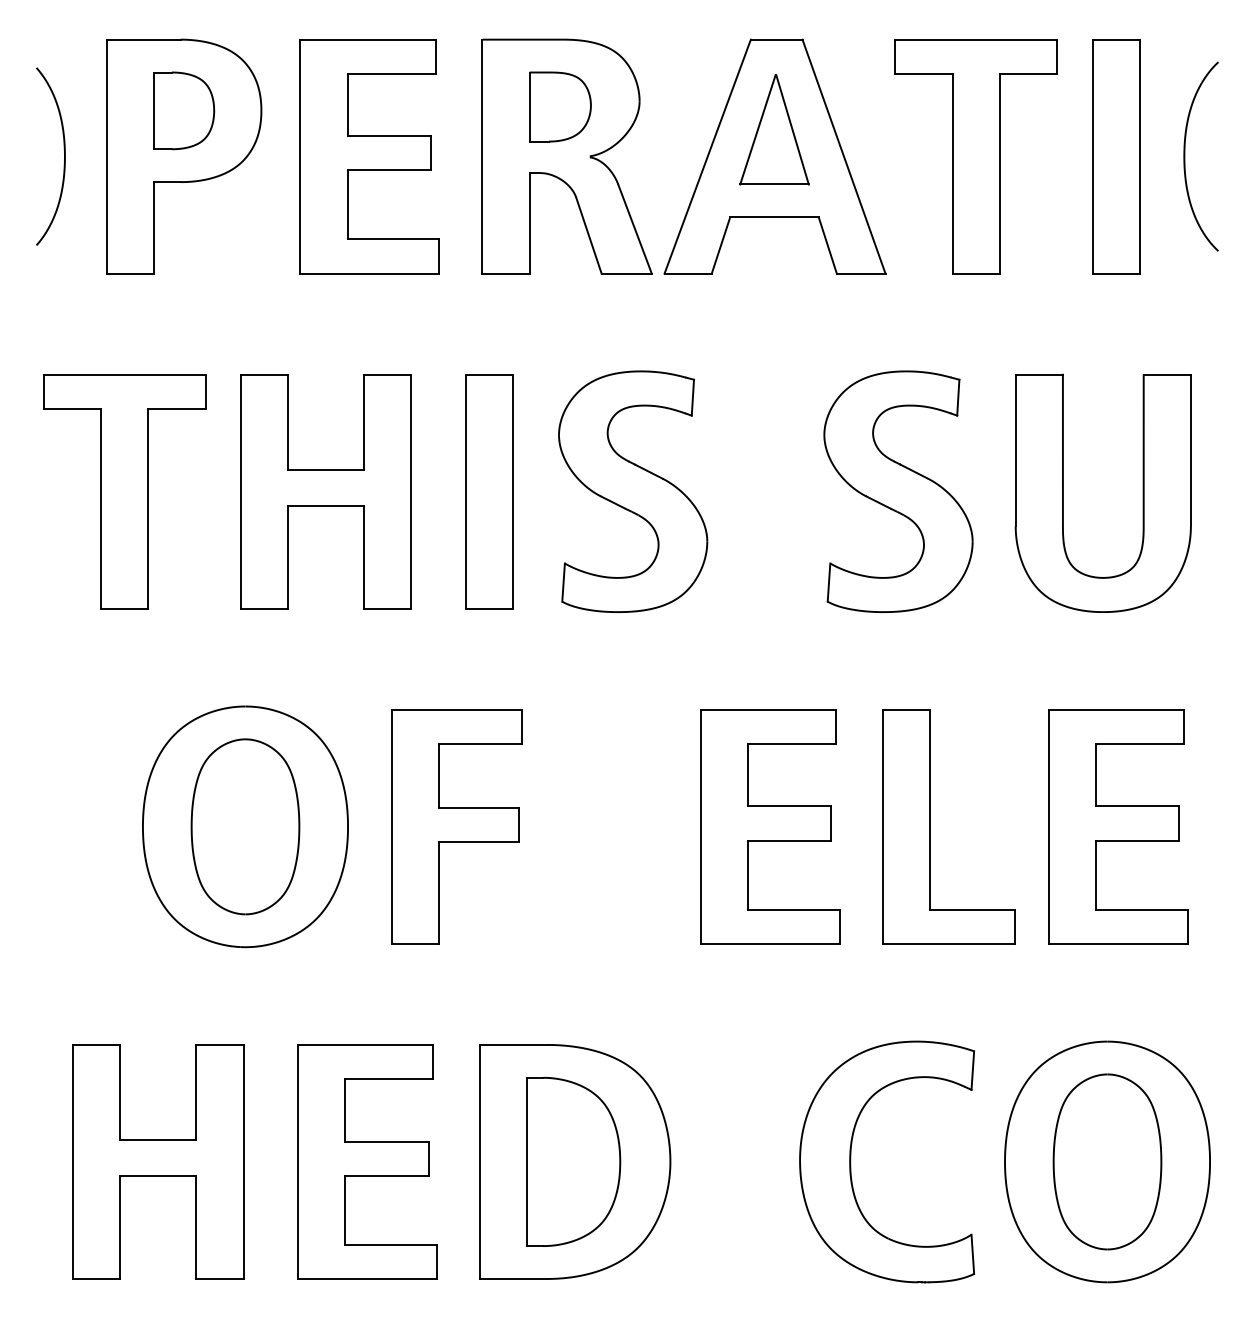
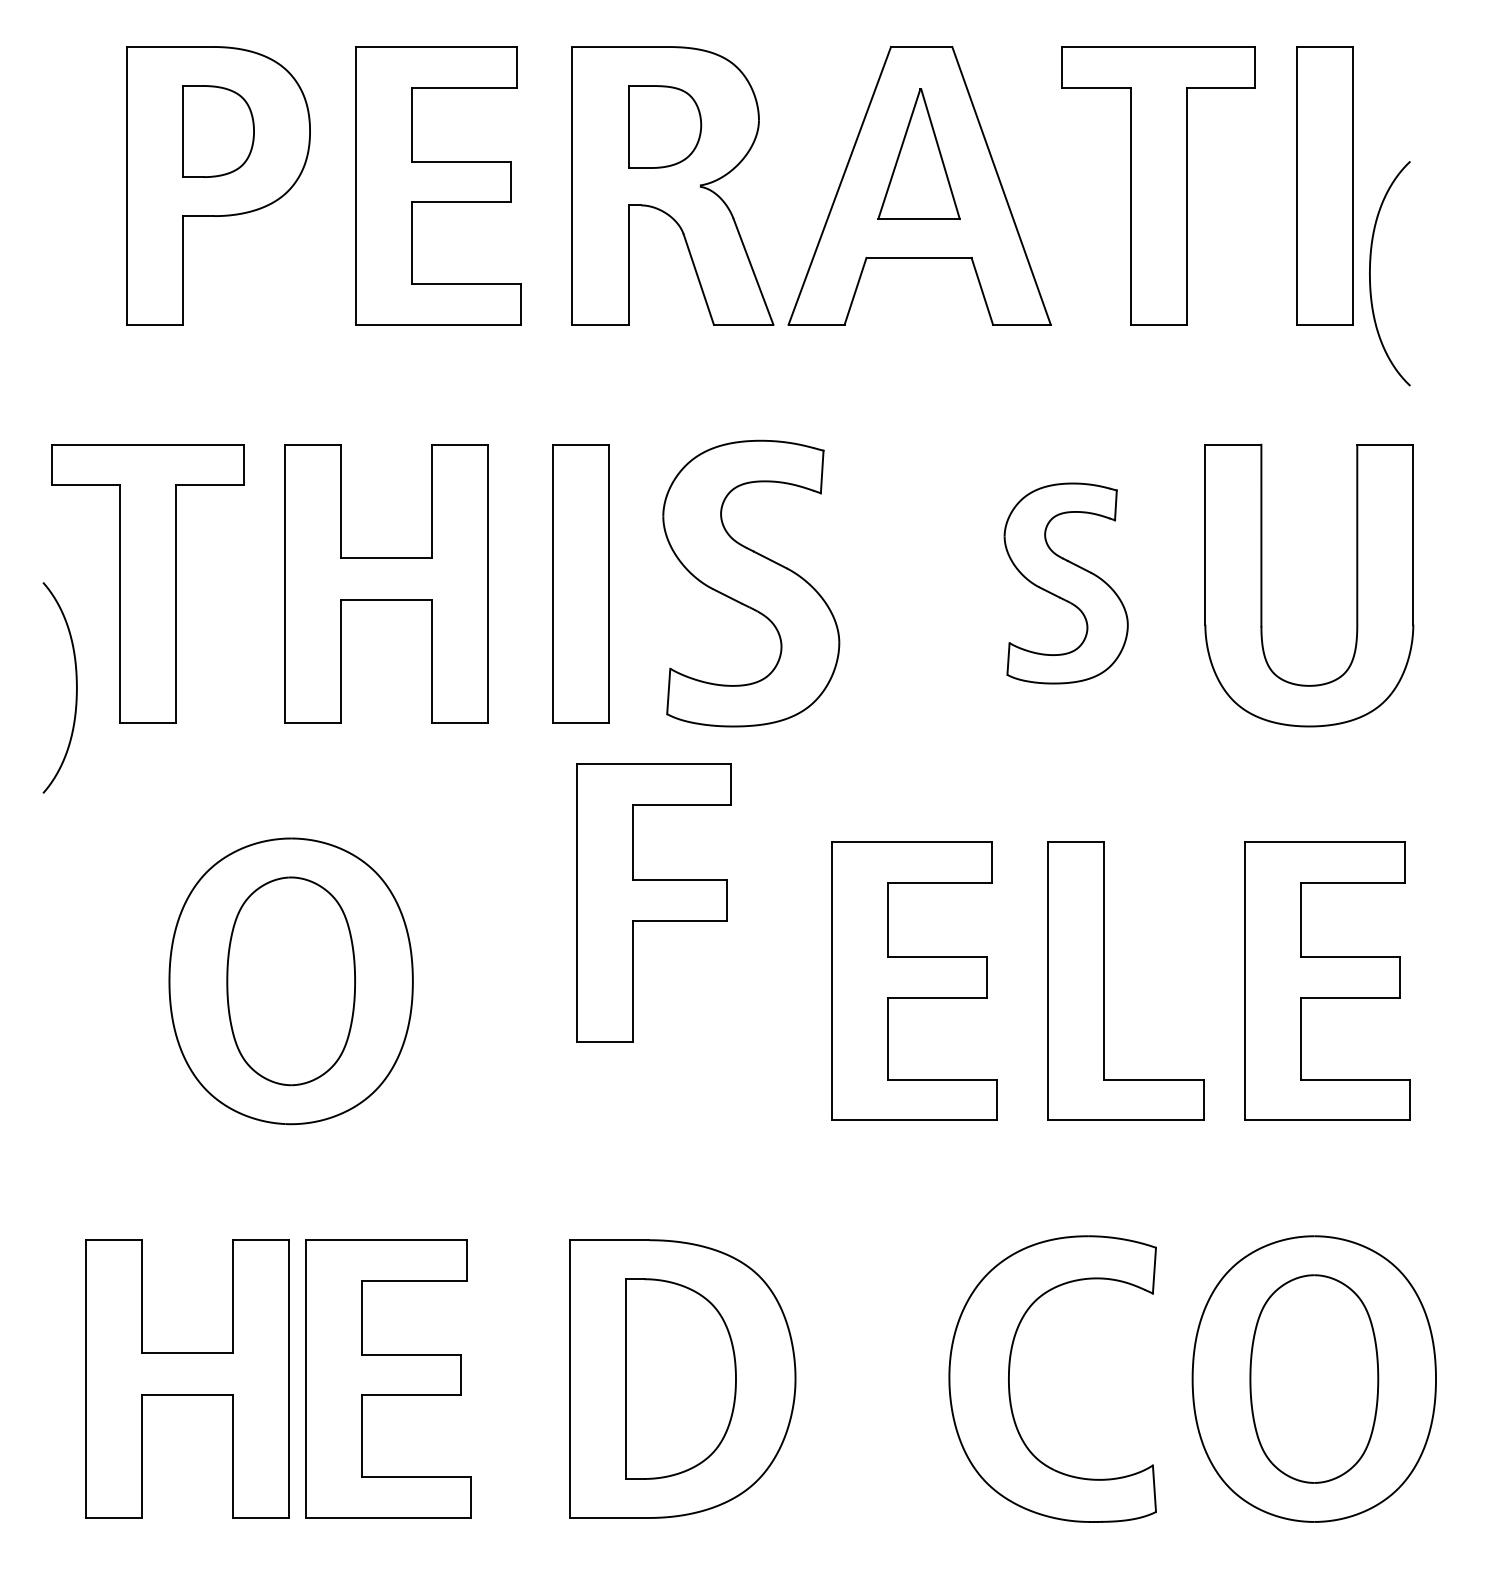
curve: (64, 156) -> (76, 687), moved
curve: (1185, 156) -> (1371, 273), moved
part: (898, 491) -> (1066, 583), size x0.7
part: (456, 826) -> (653, 902), moved
part: (367, 1161) -> (388, 1378), moved

